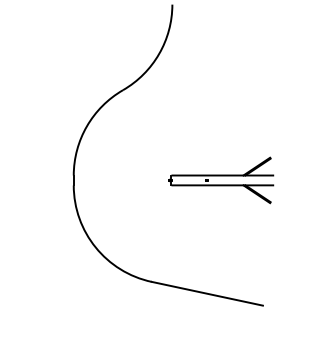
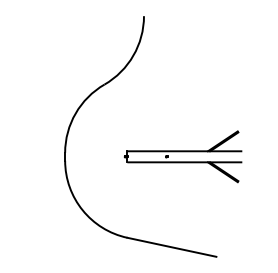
part: (220, 180) -> (182, 156), size x1.4

